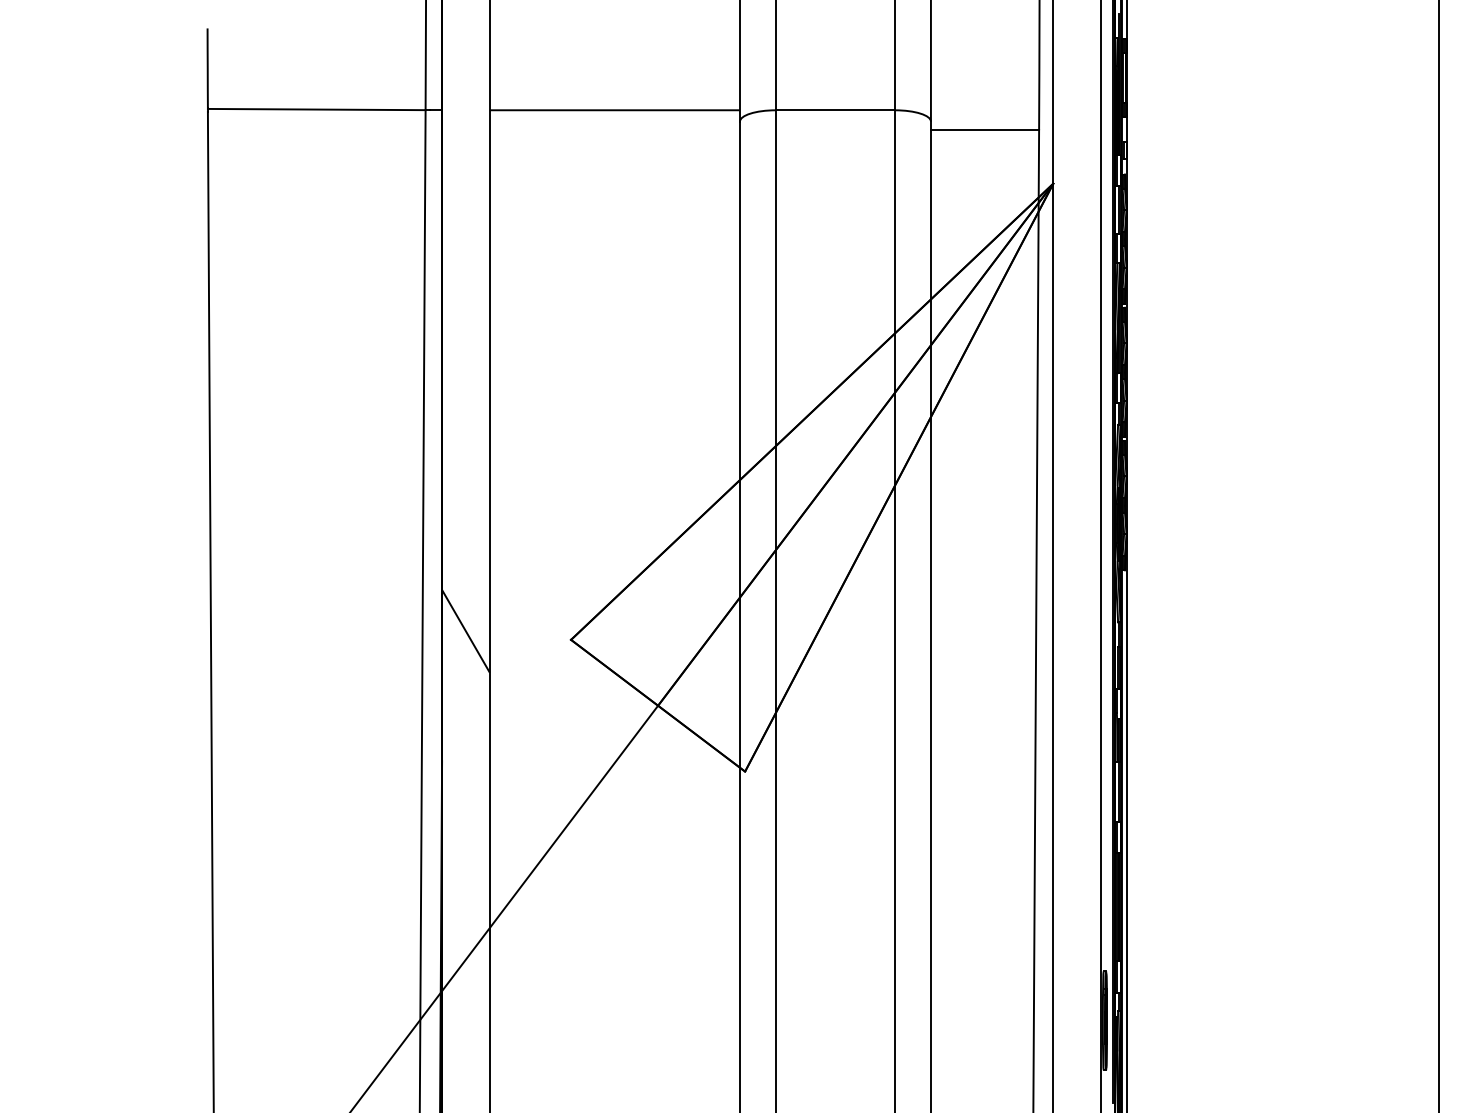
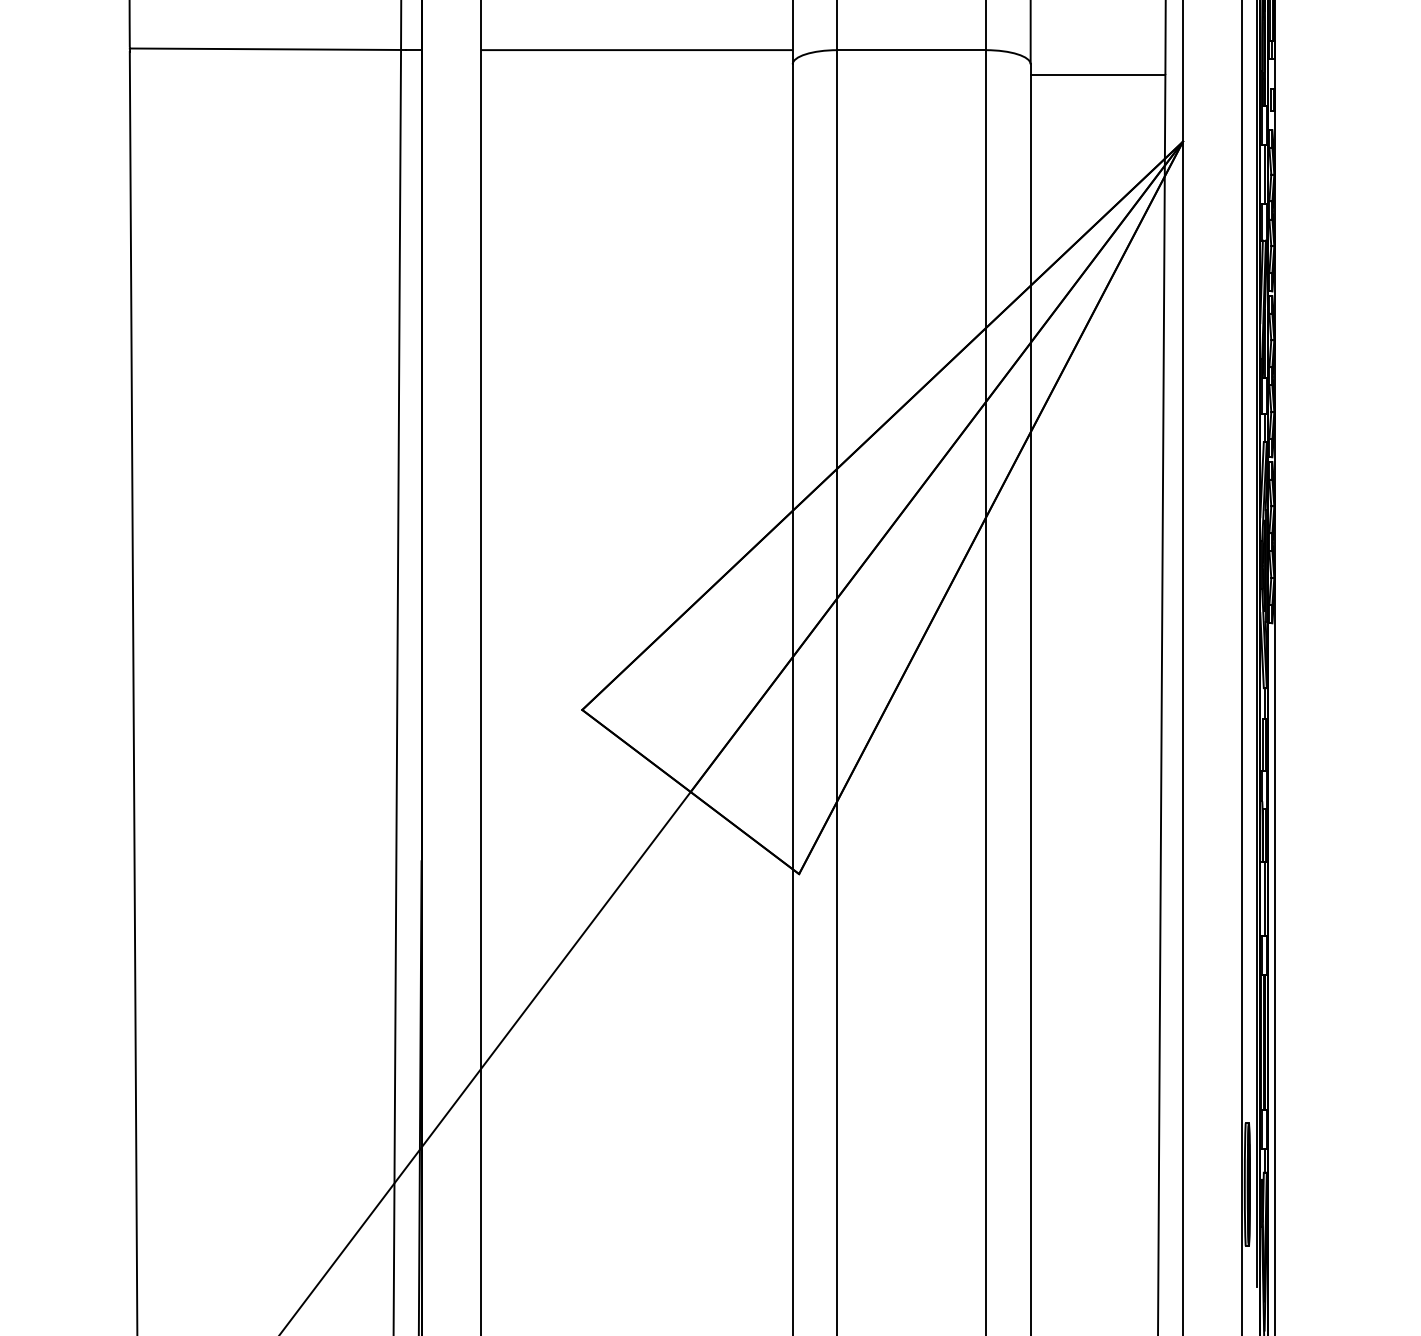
hatch: (465, 631) -> (450, 699), removed

